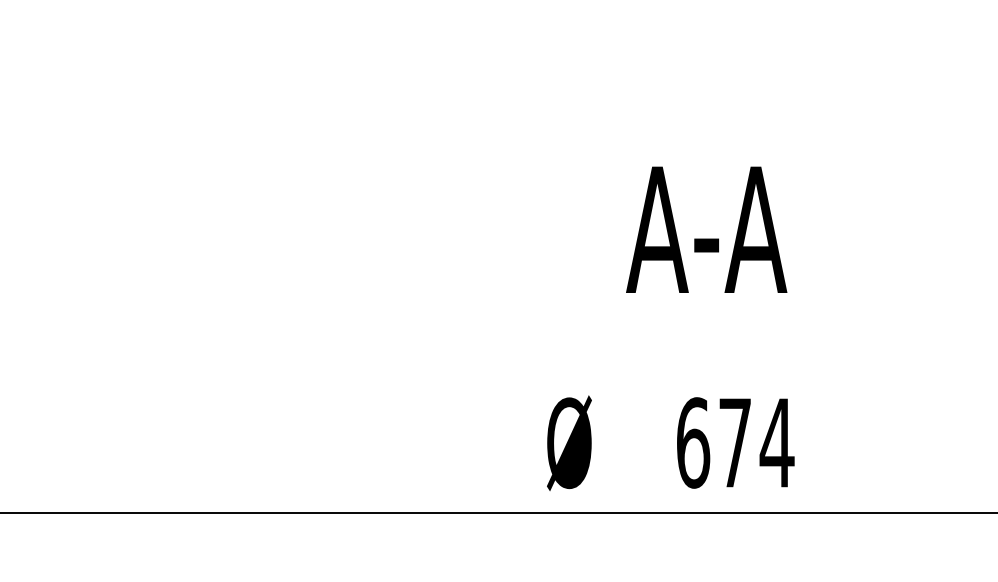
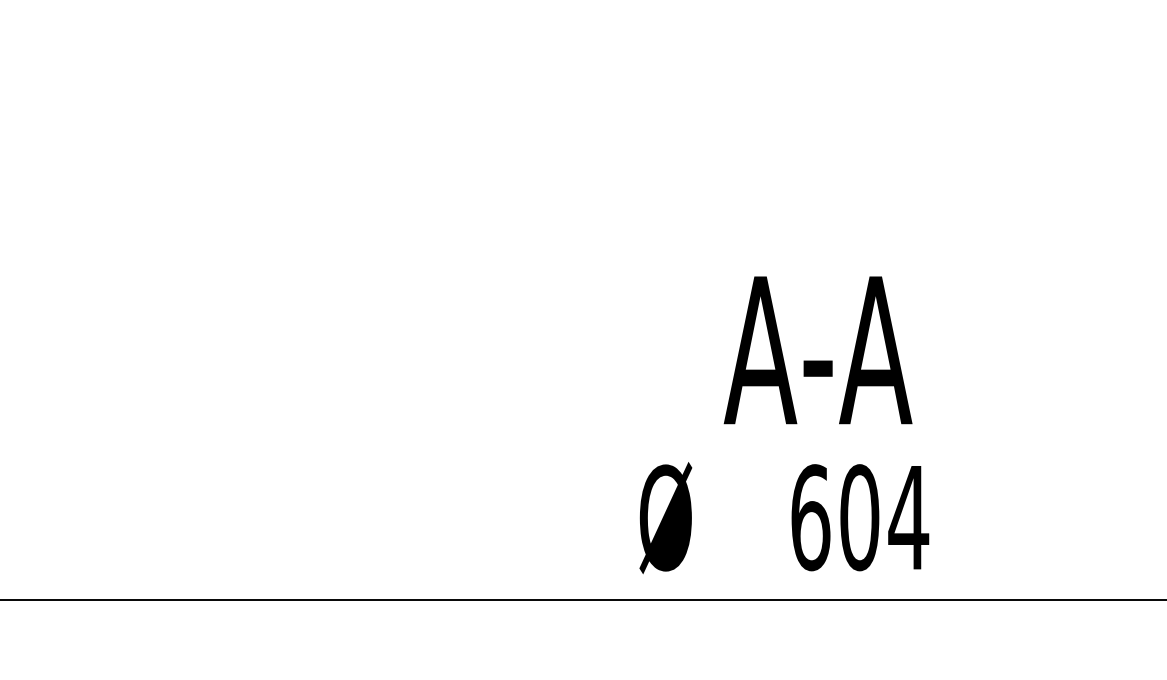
text: (706, 229) -> (817, 349), moved
text: (734, 442) -> (858, 517), 674 -> 604

